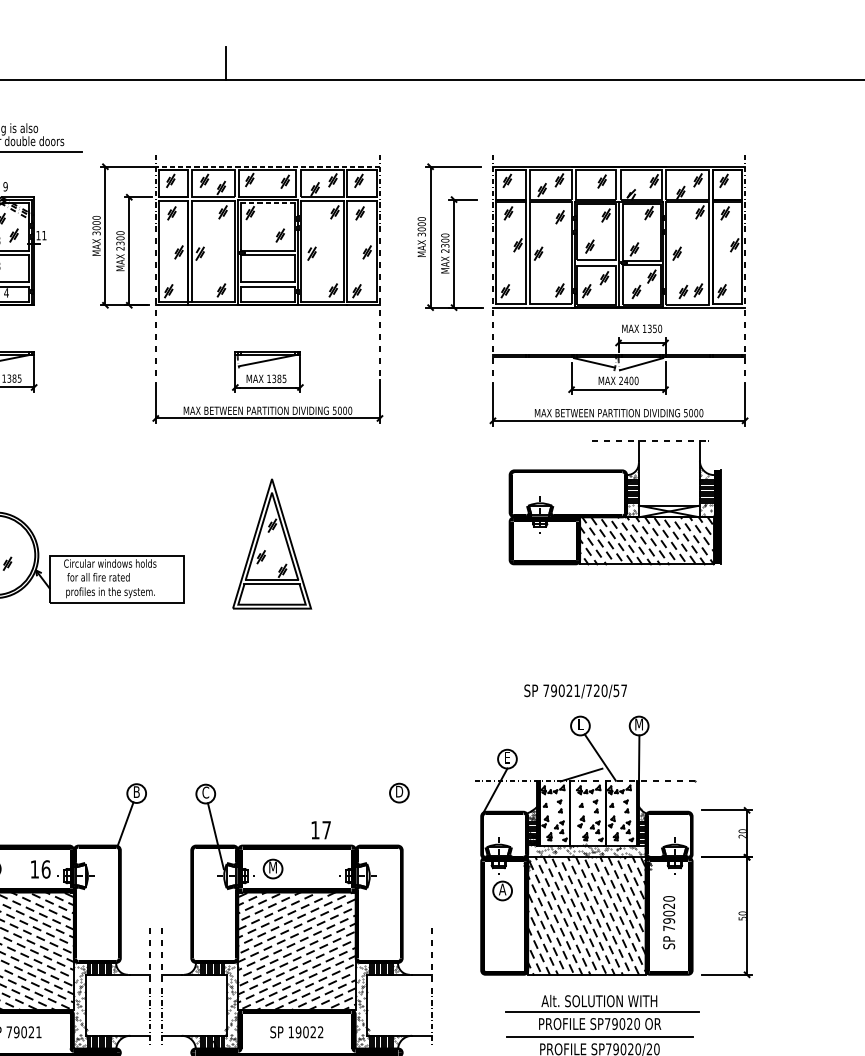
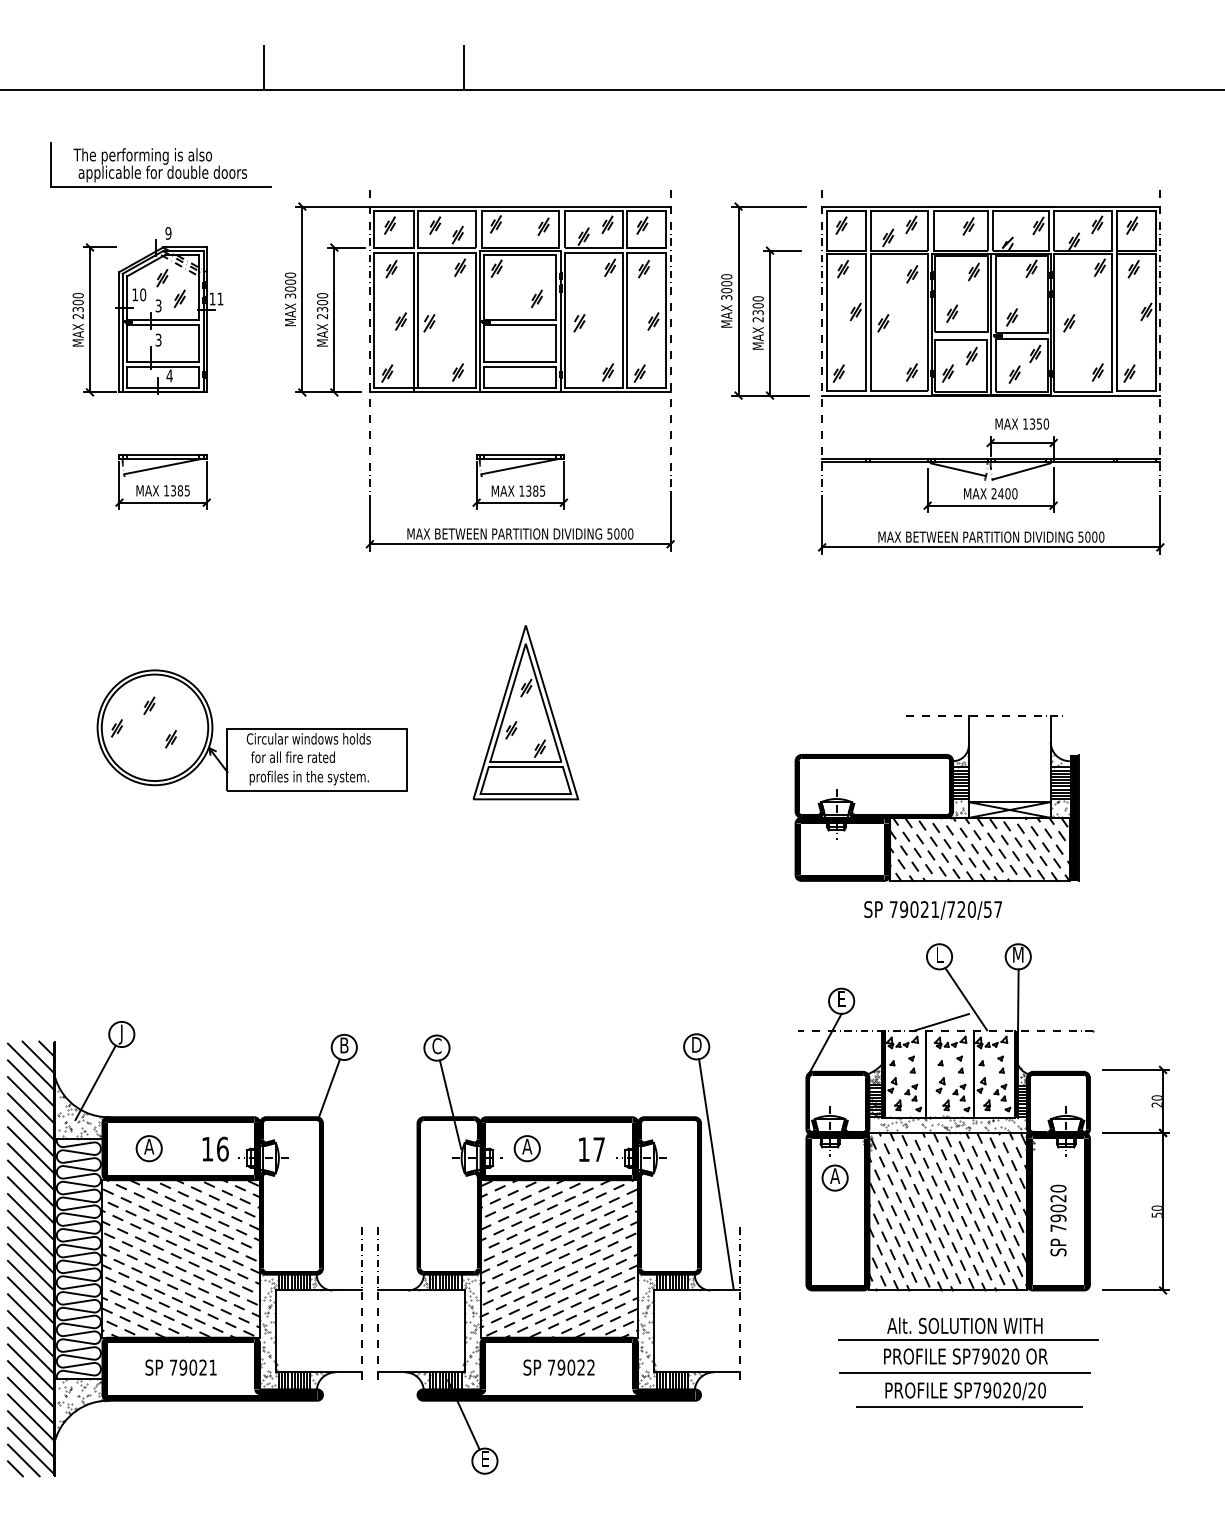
line: (76, 63) -> (263, 67), added
line: (267, 166) -> (519, 206), dashed -> solid
line: (268, 203) -> (520, 255), dashed -> solid
part: (683, 291) -> (1077, 374), removed
part: (614, 502) -> (936, 798), moved
text: (320, 830) -> (591, 1149), moved
text: (273, 867) -> (527, 1146), M -> A
line: (414, 888) -> (716, 1174), added
text: (291, 1032) -> (551, 1367), 19022 -> 79022

